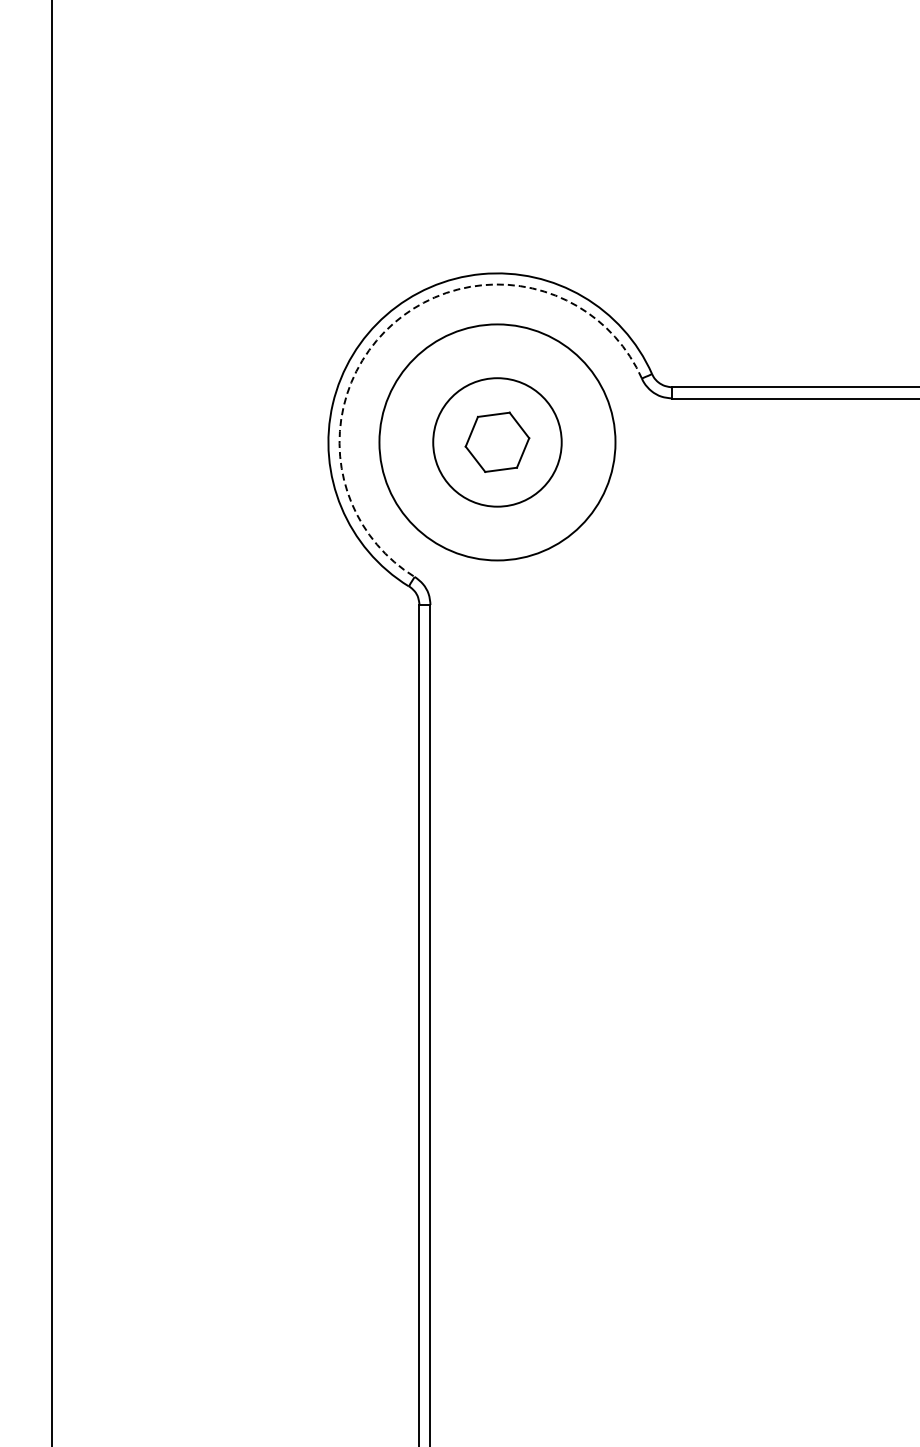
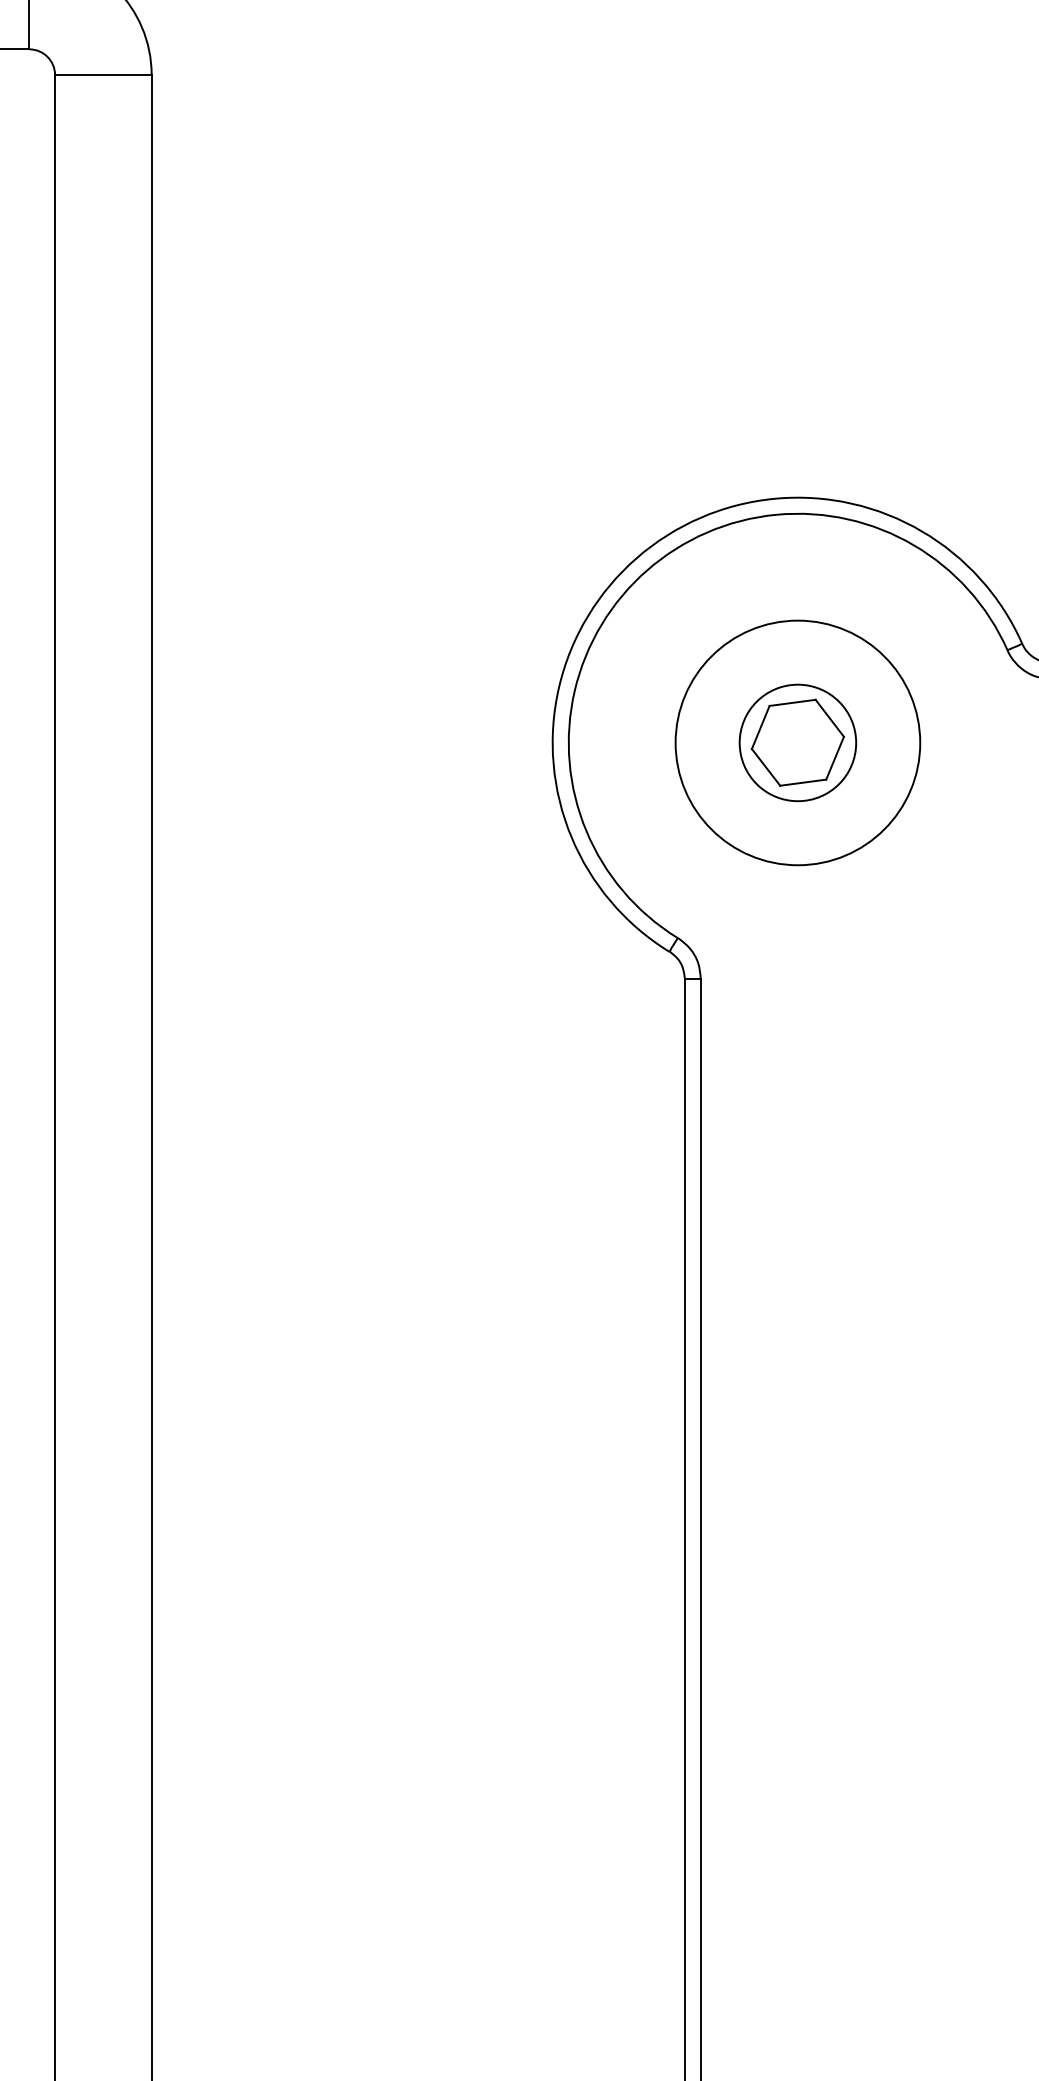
arc: (393, 323) -> (647, 570), dashed -> solid
circle: (497, 442) -> (797, 743), size x0.62
circle: (497, 442) -> (797, 743), size x0.71

